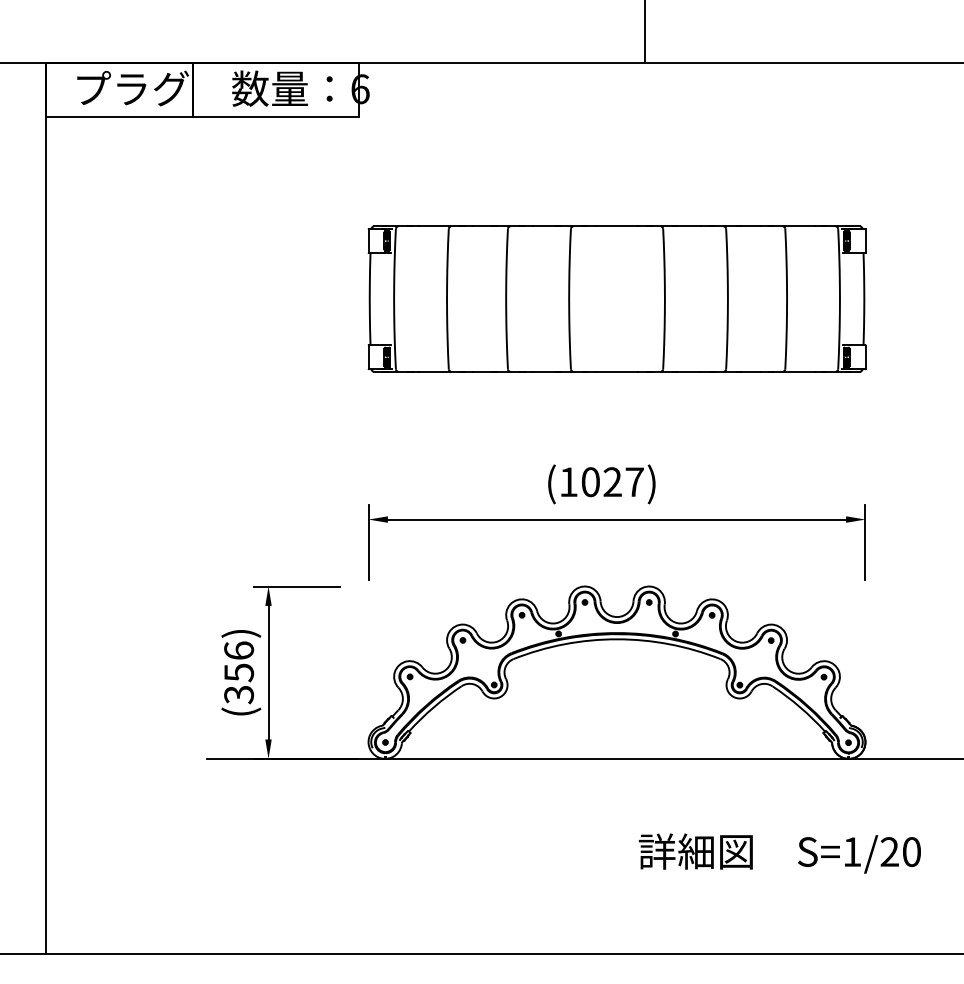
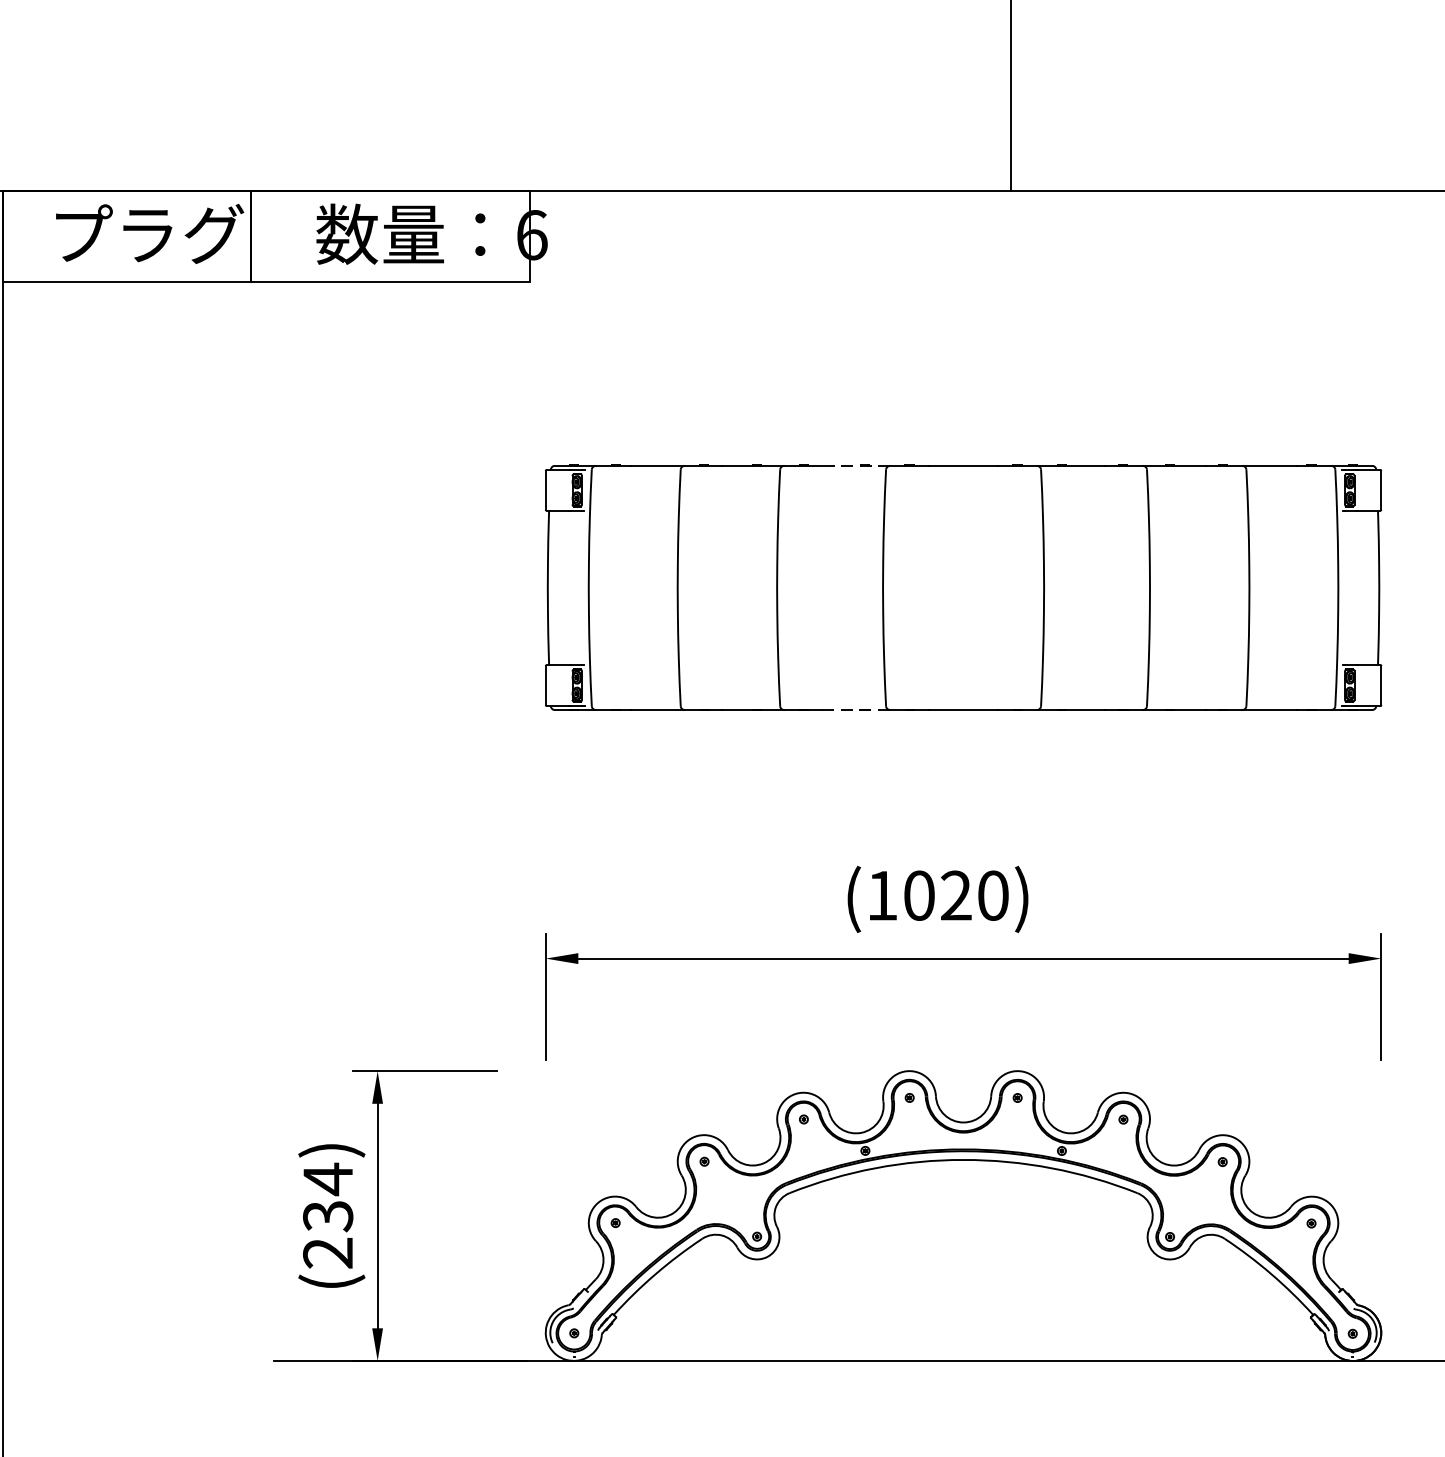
line: (552, 226) -> (855, 465), solid -> dashed
line: (553, 371) -> (856, 709), solid -> dashed
text: (634, 482) -> (992, 896), (1027) -> (1020)
text: (239, 672) -> (328, 1215), (356) -> (234)

